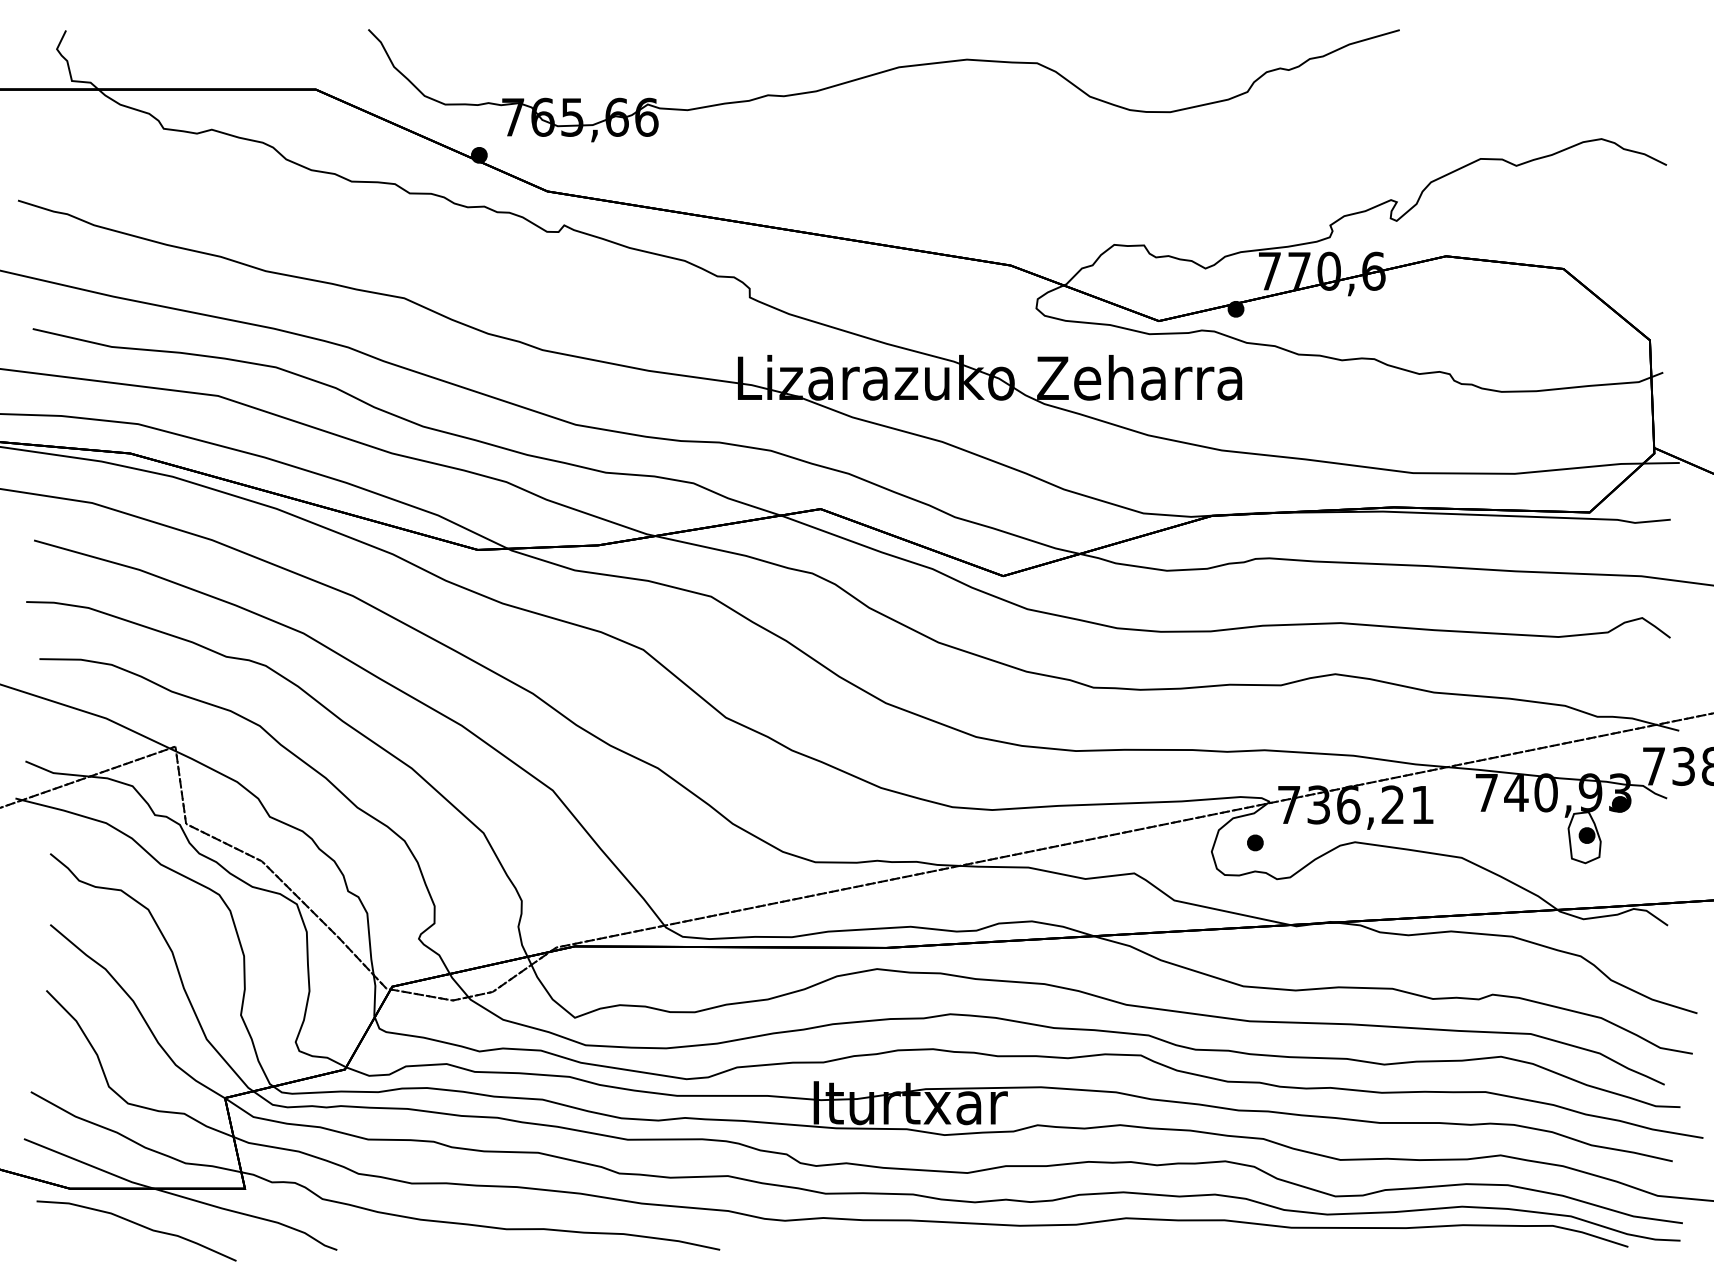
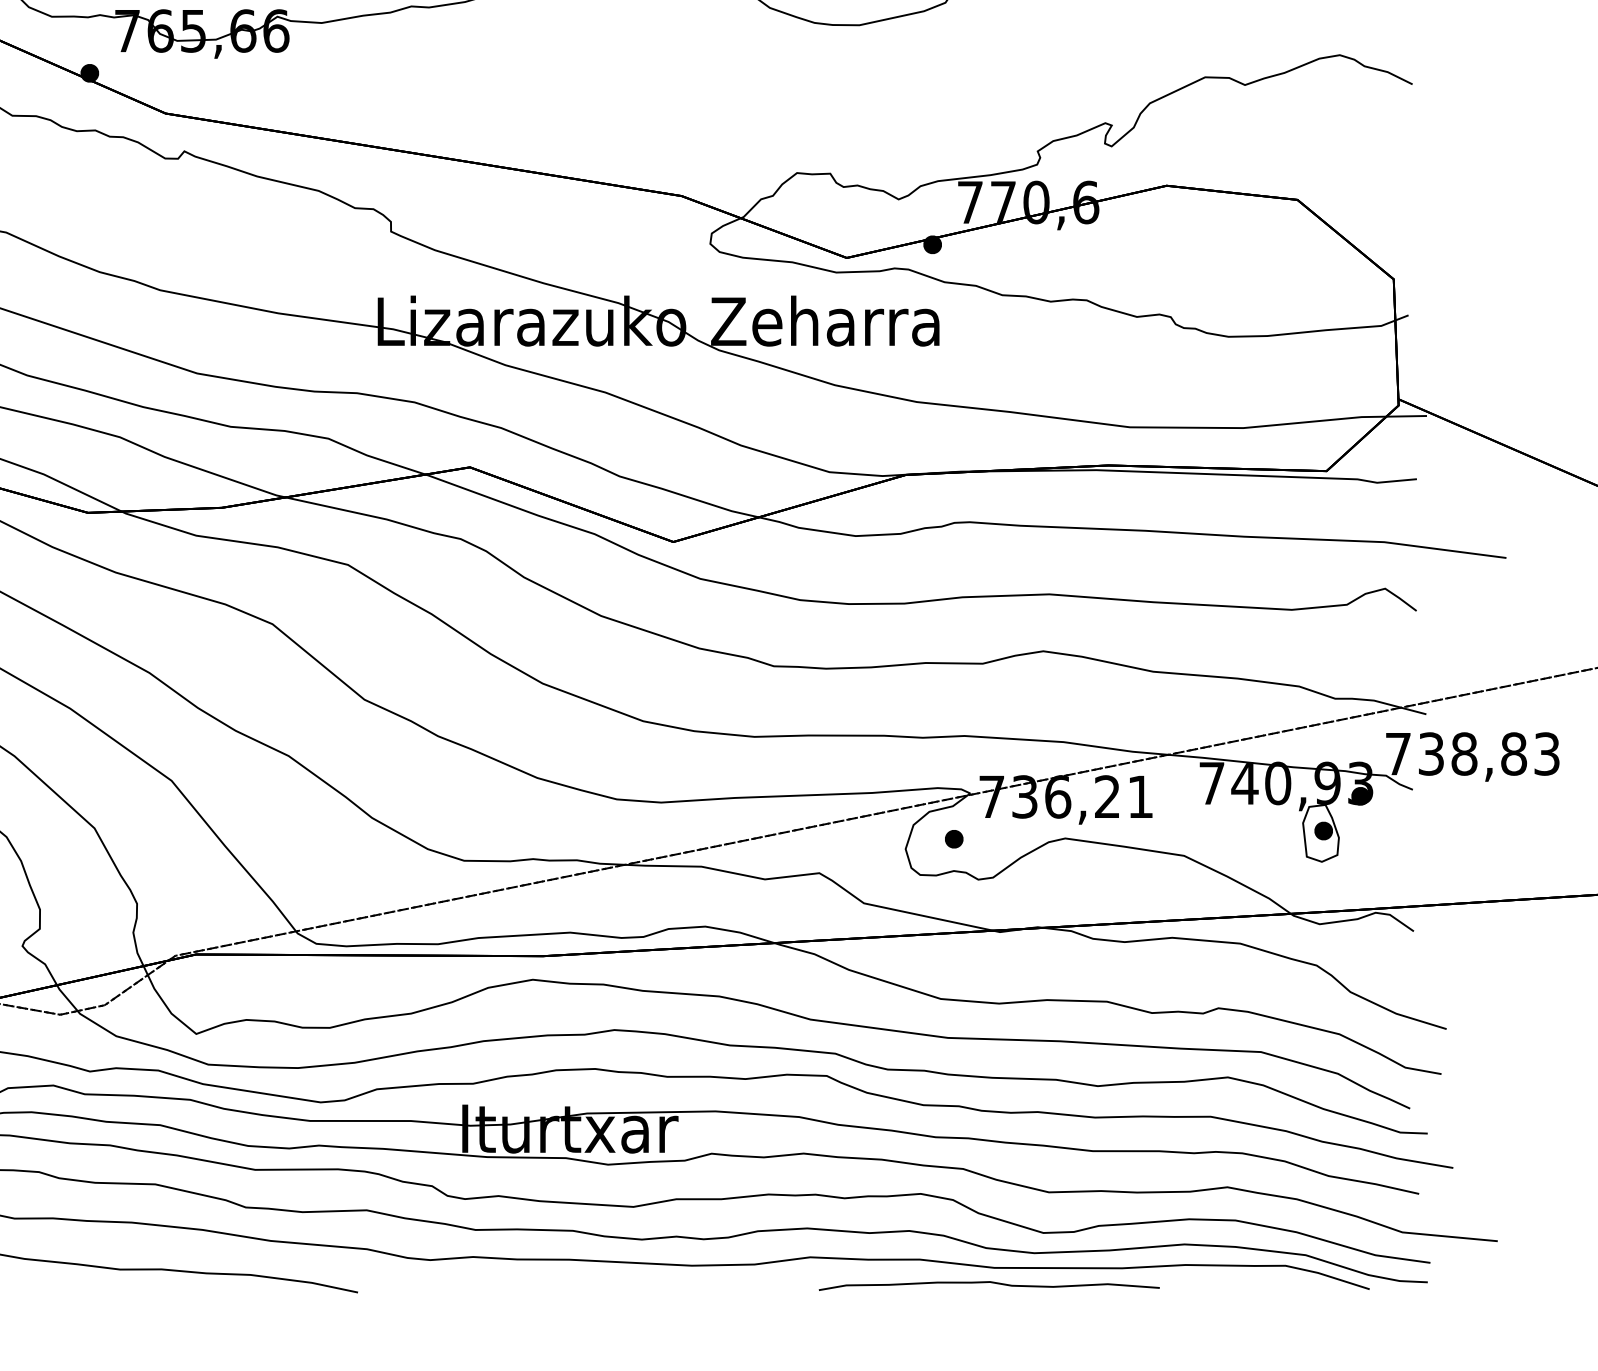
curve: (1286, 1241) -> (988, 1283), added

